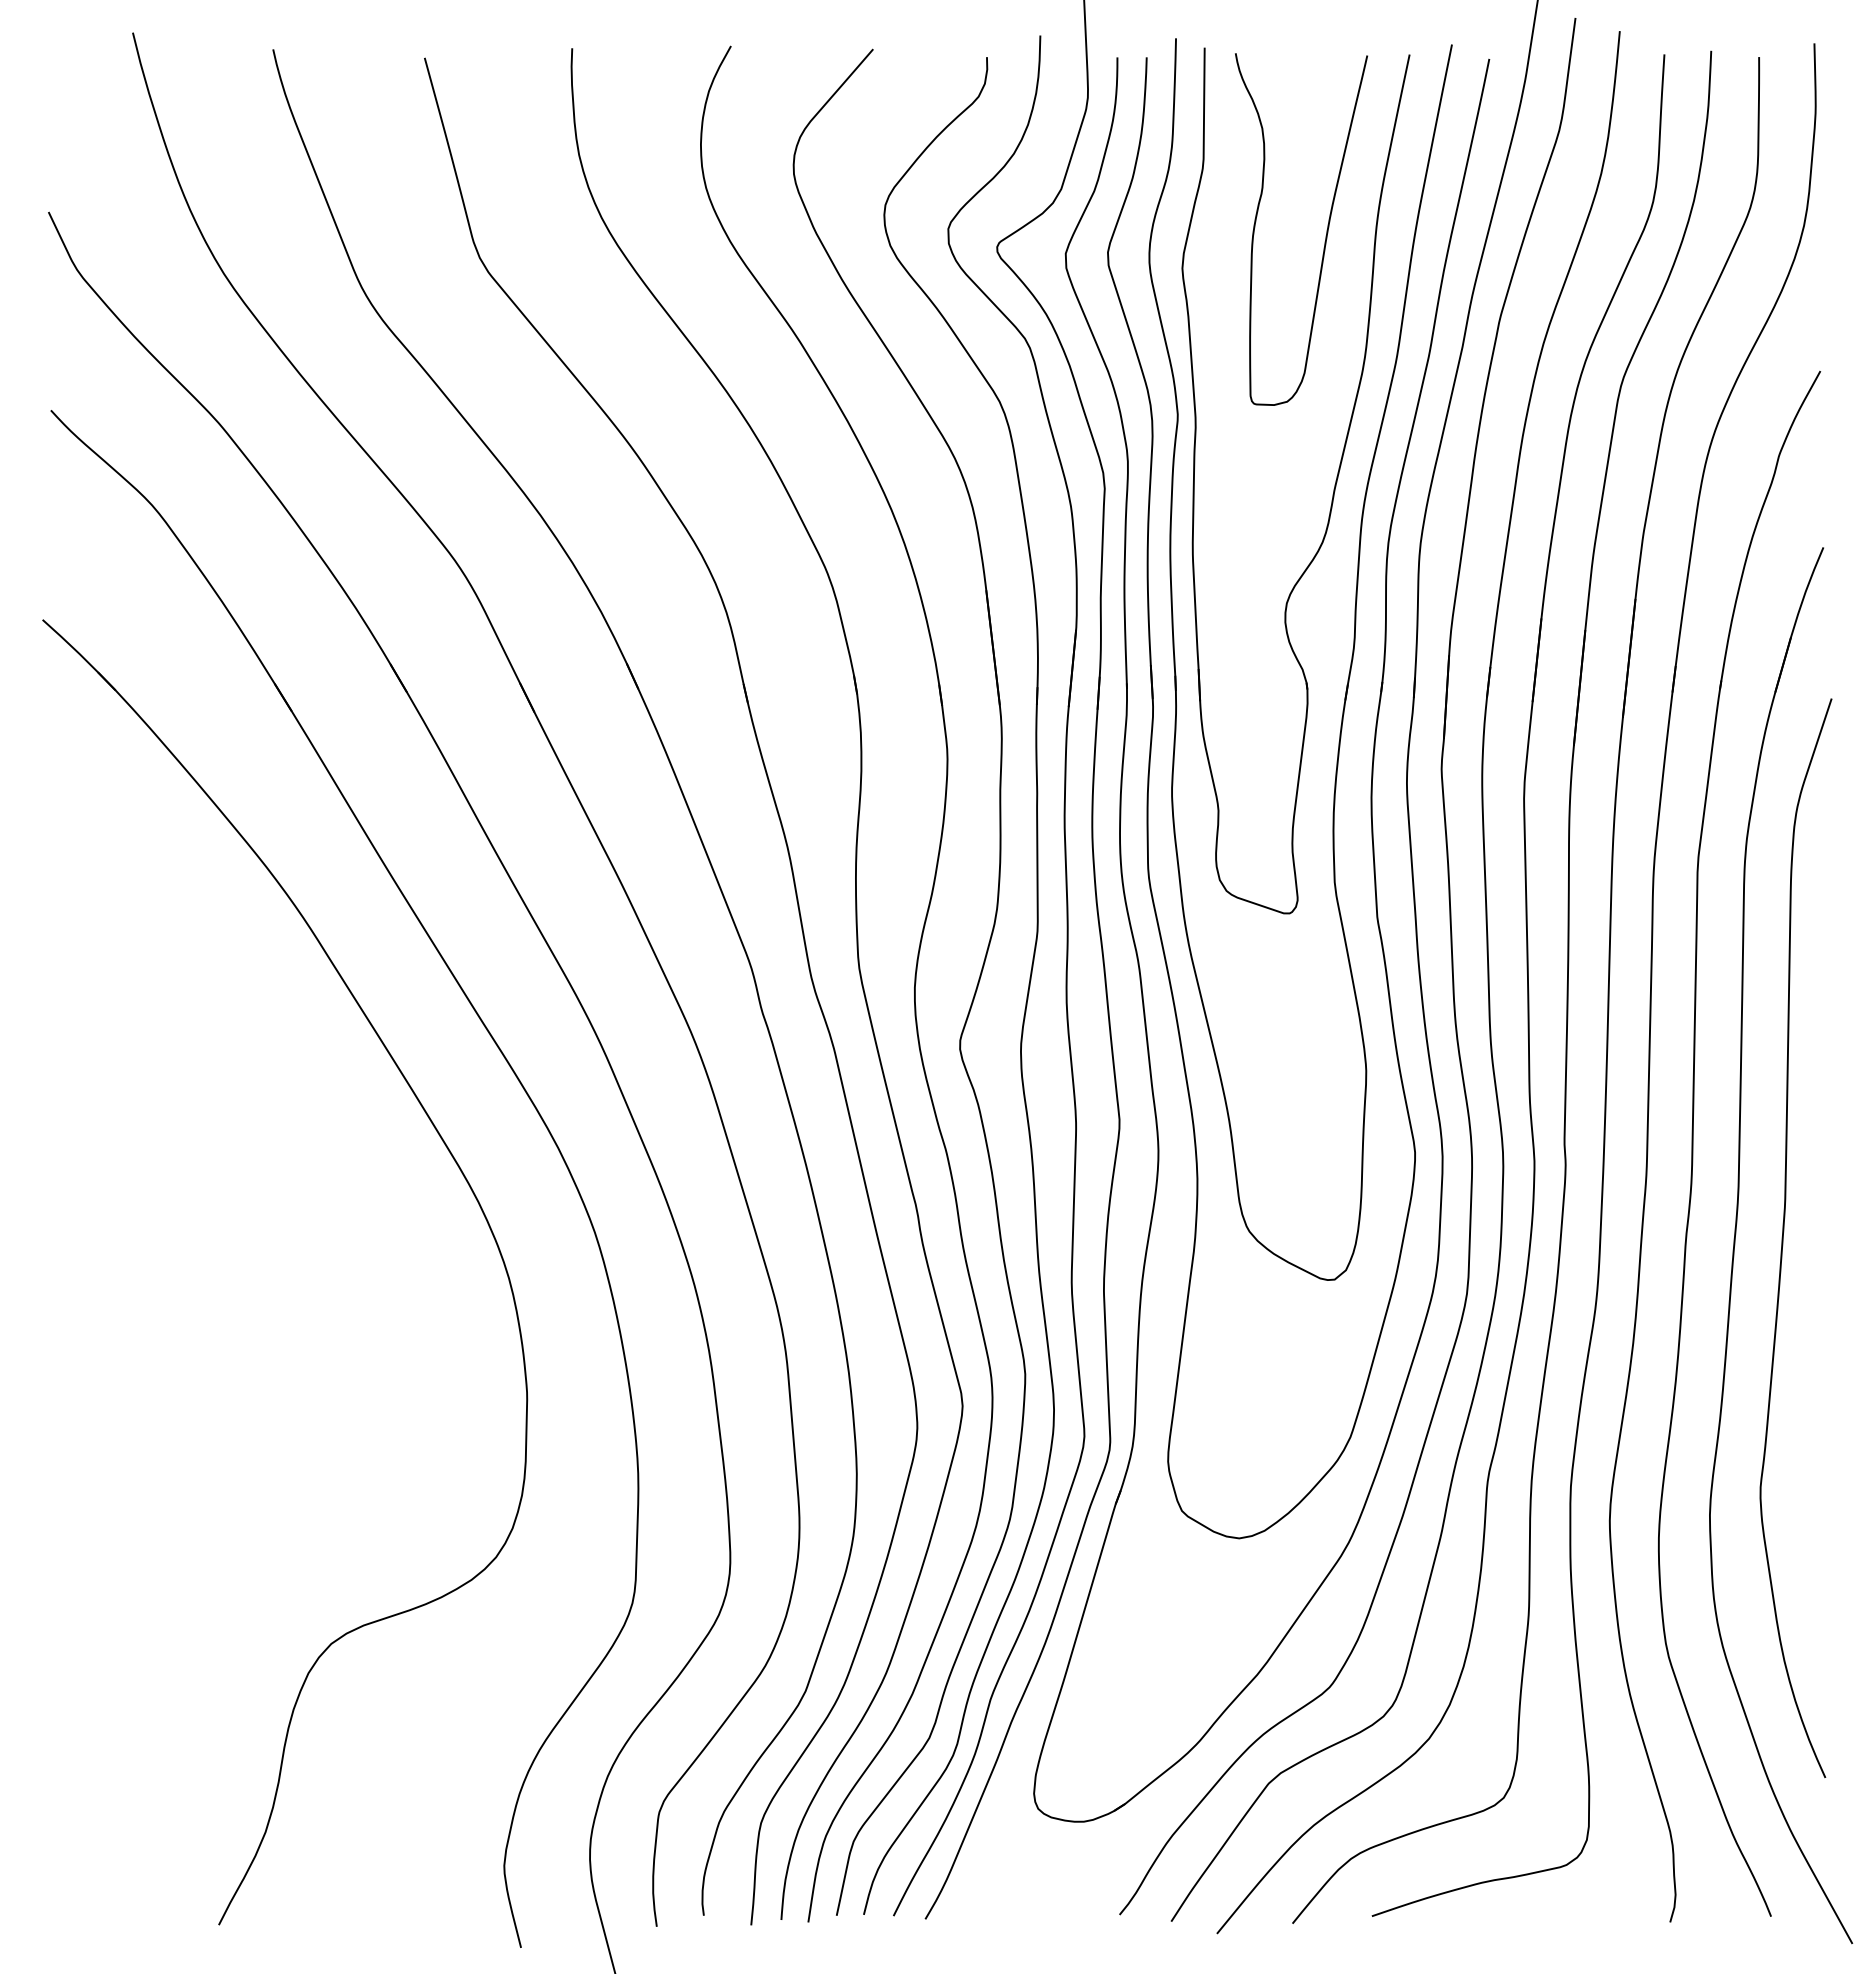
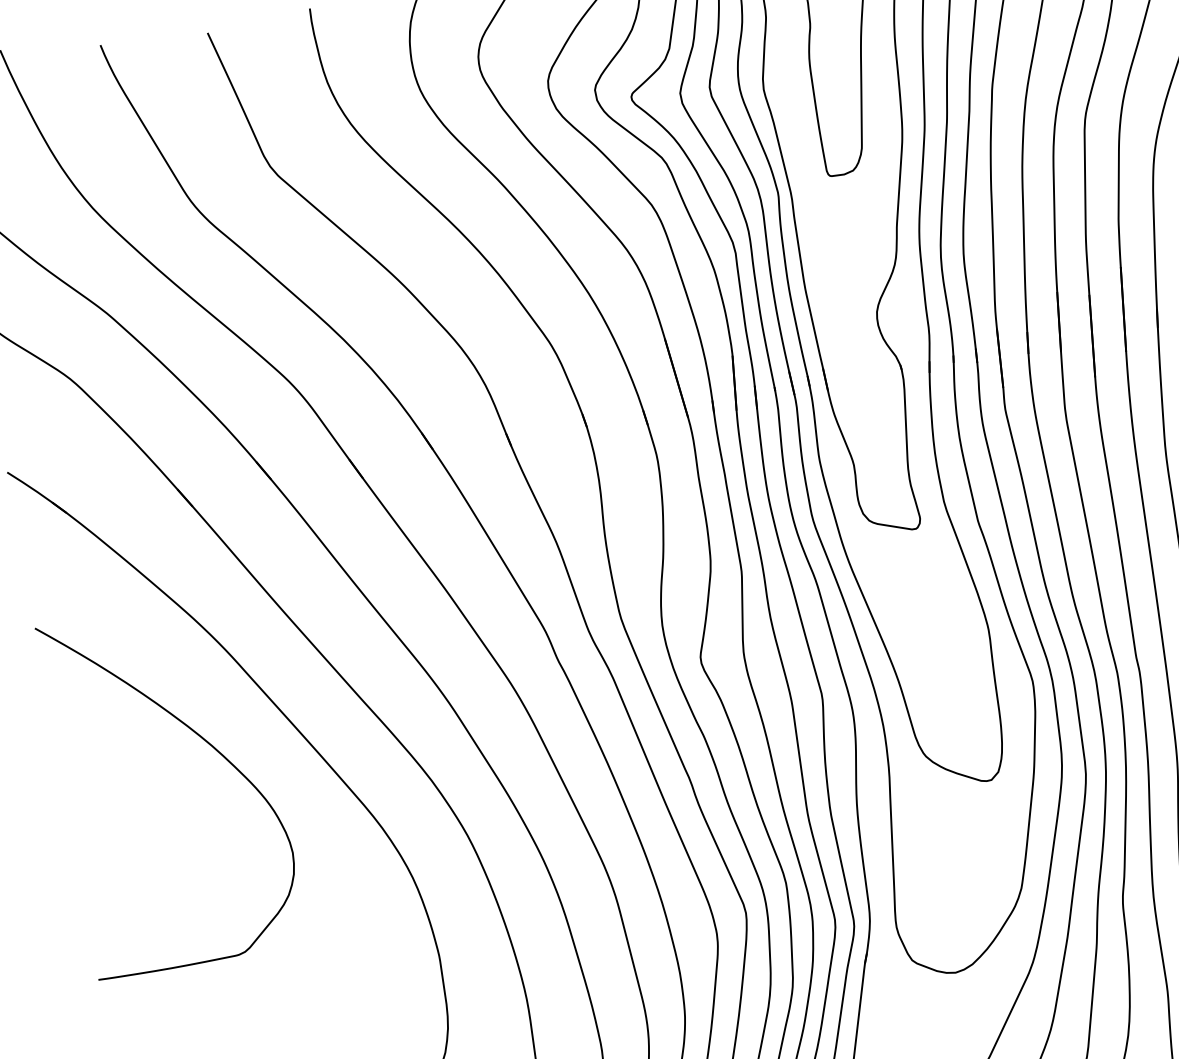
curve: (257, 1044) -> (208, 744), added

